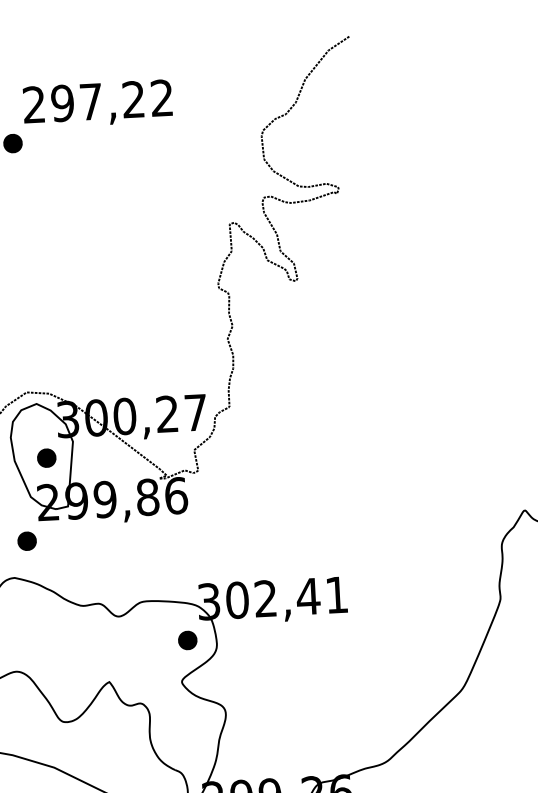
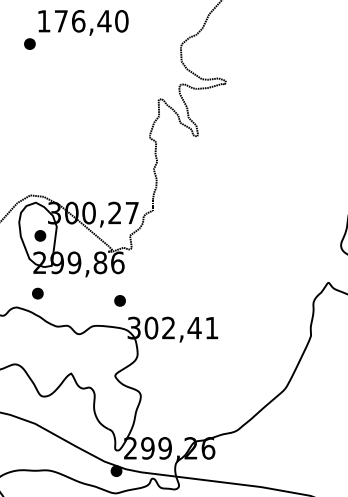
text: (97, 101) -> (82, 21), 297,22 -> 176,40
part: (26, 541) -> (37, 293), moved
part: (186, 639) -> (119, 300), moved

